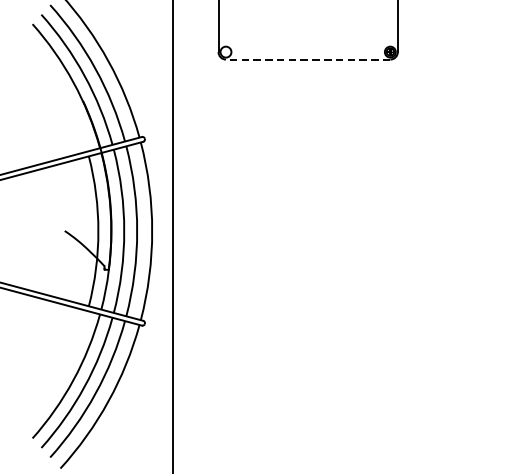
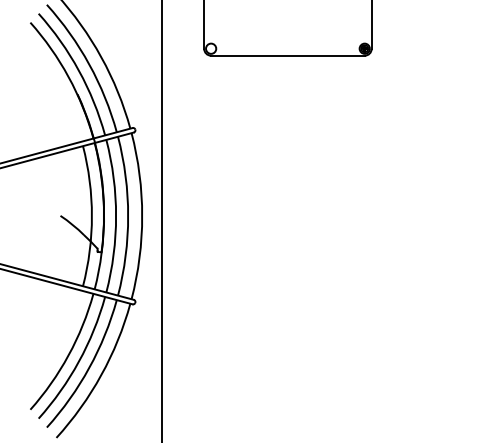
line: (307, 59) -> (287, 55), dashed -> solid

